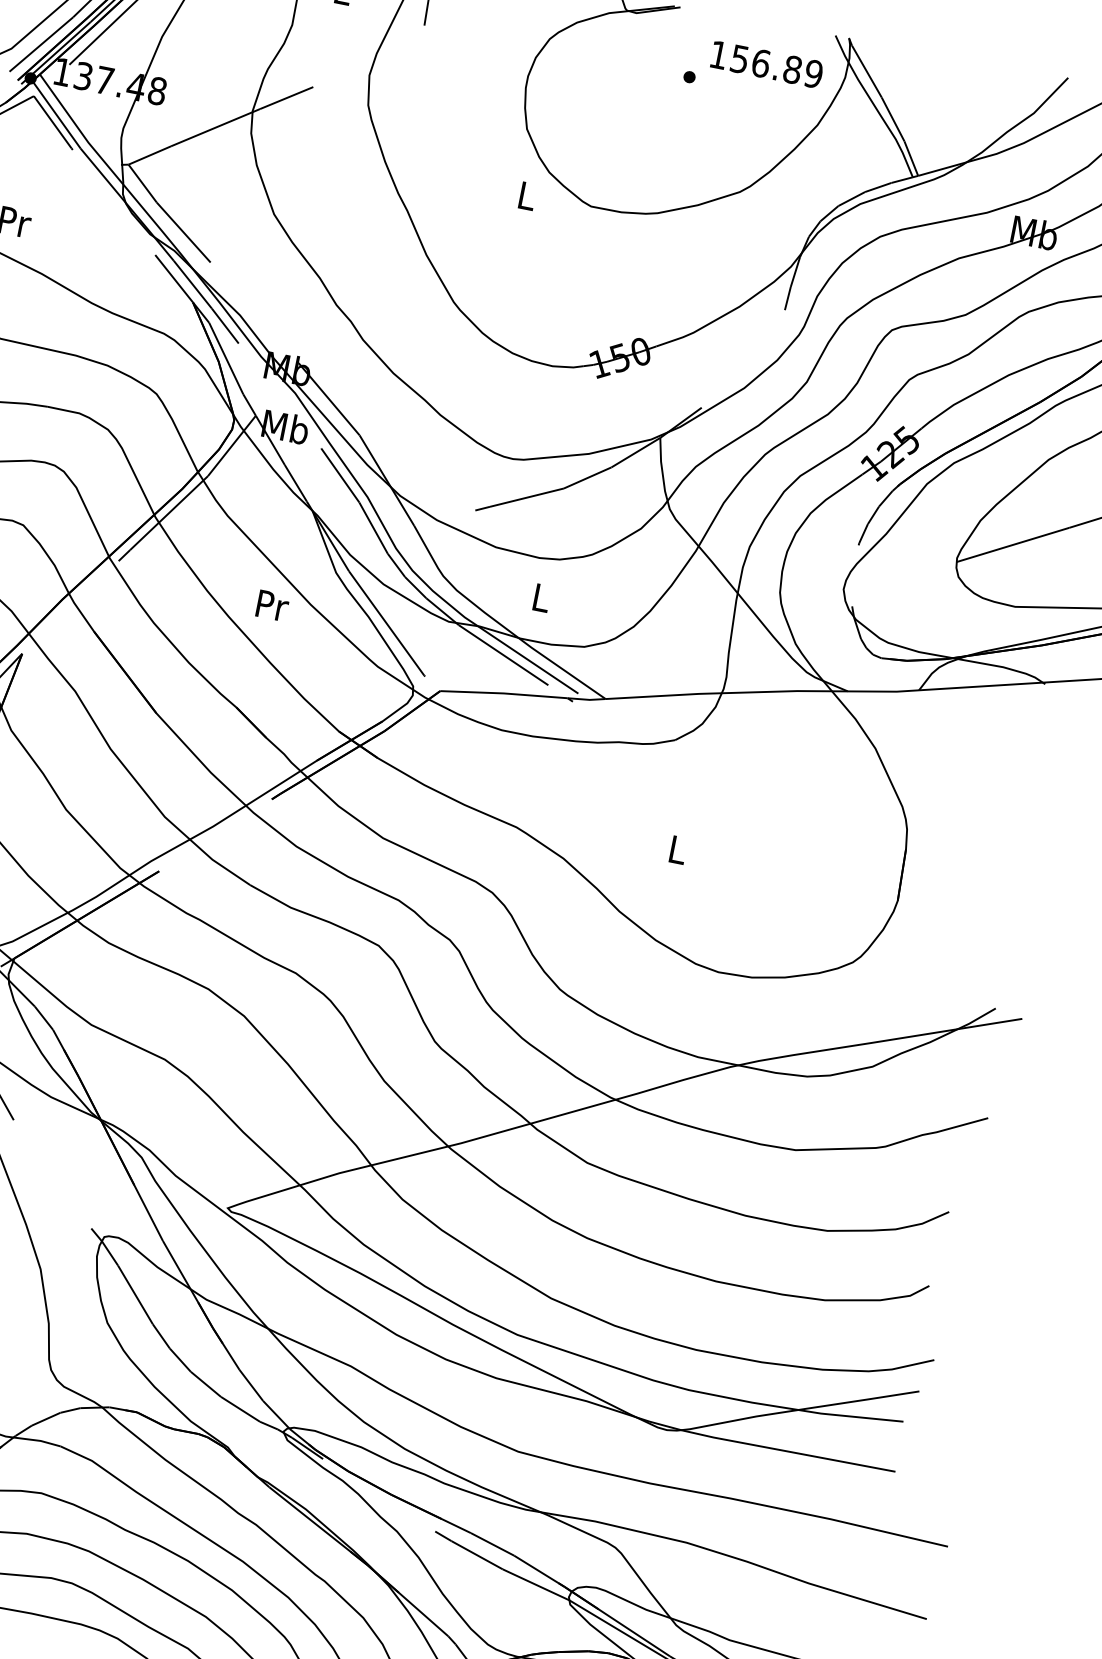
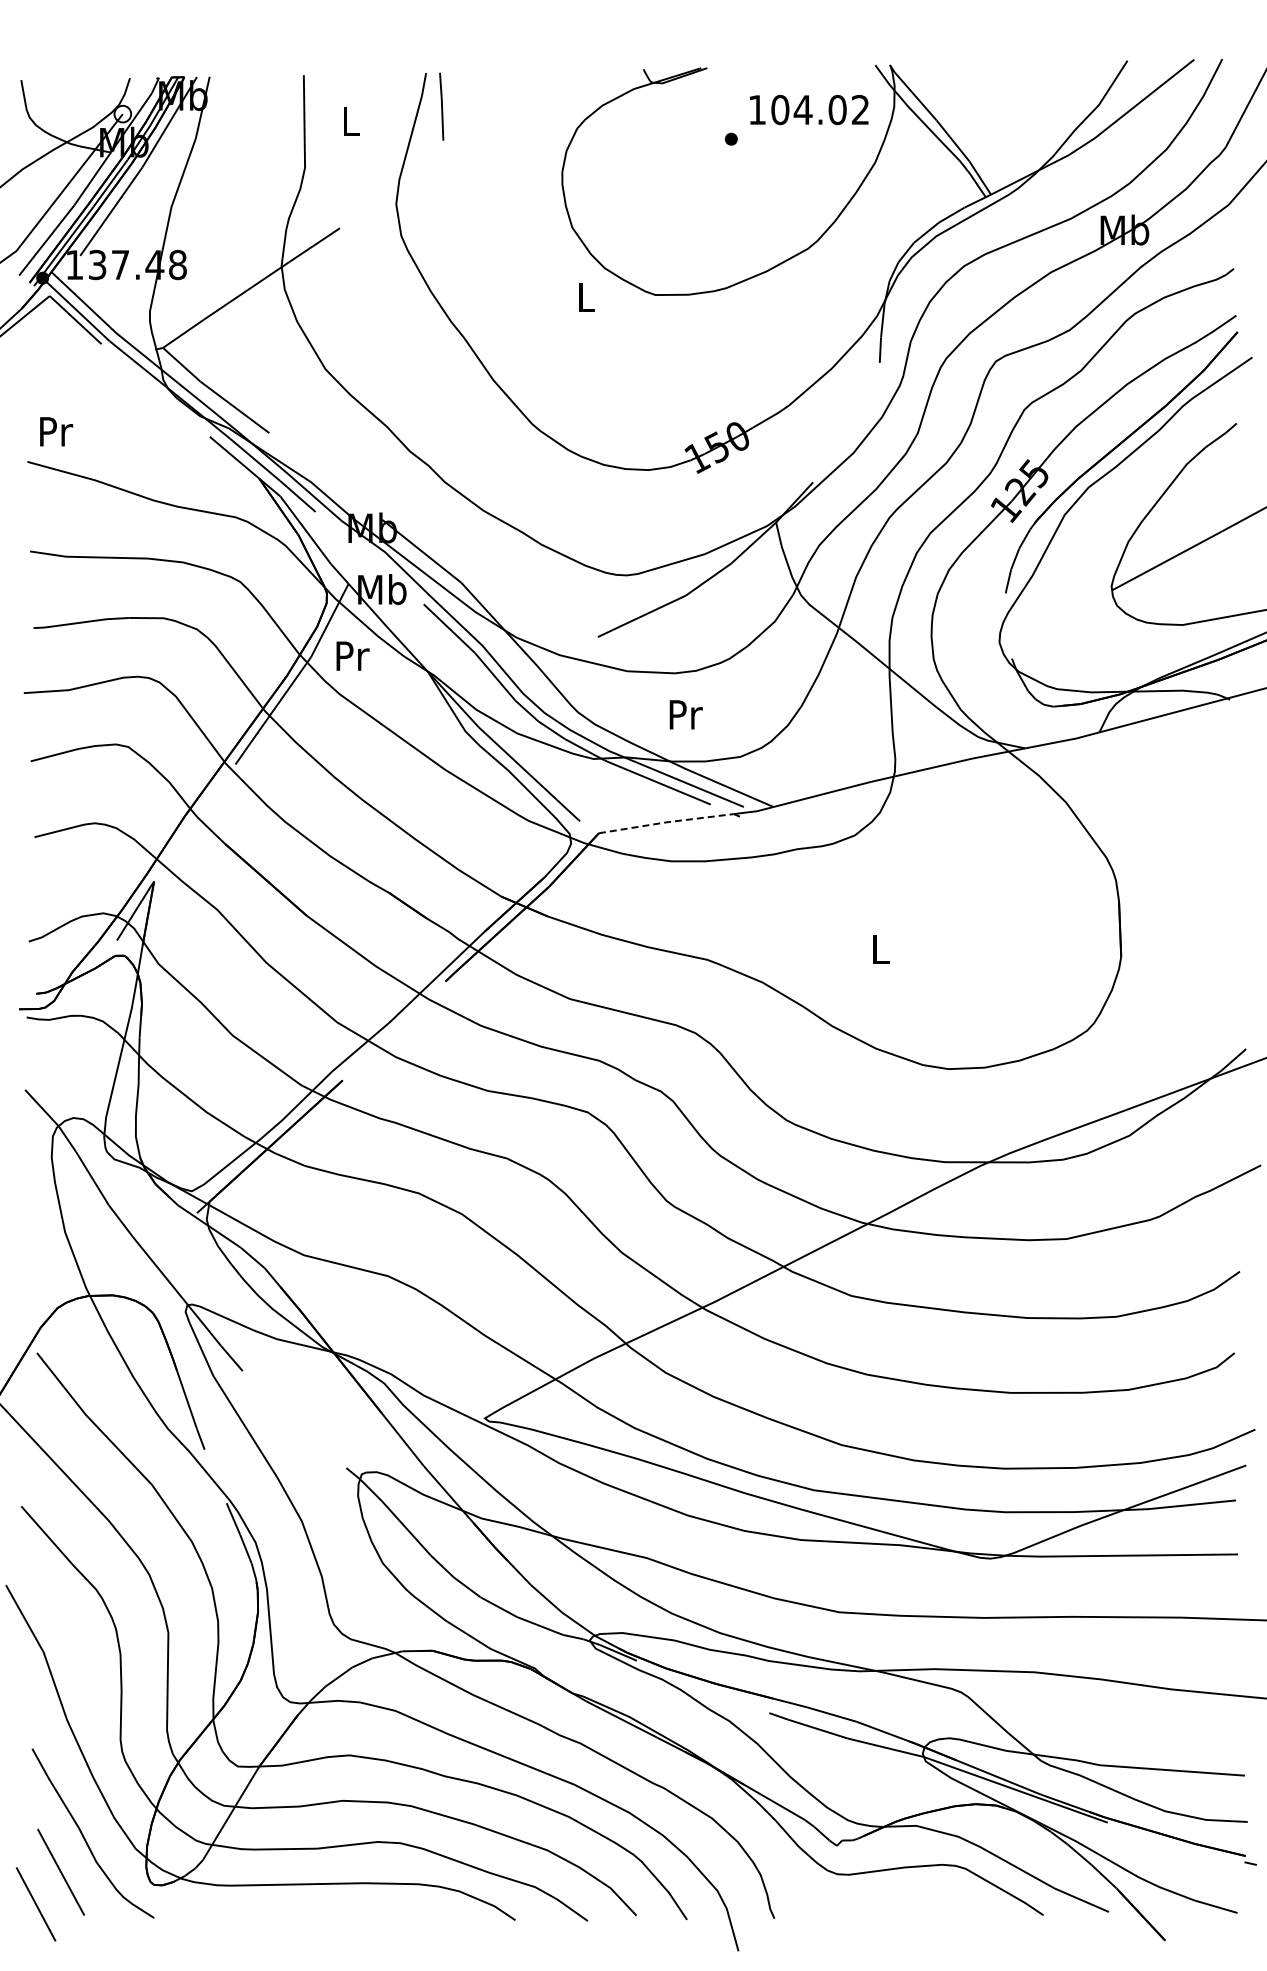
text: (776, 66) -> (820, 109), 156.89 -> 104.02
text: (541, 597) -> (685, 714), L -> Pr
text: (272, 605) -> (352, 655), moved
line: (503, 693) -> (665, 822), solid -> dashed

